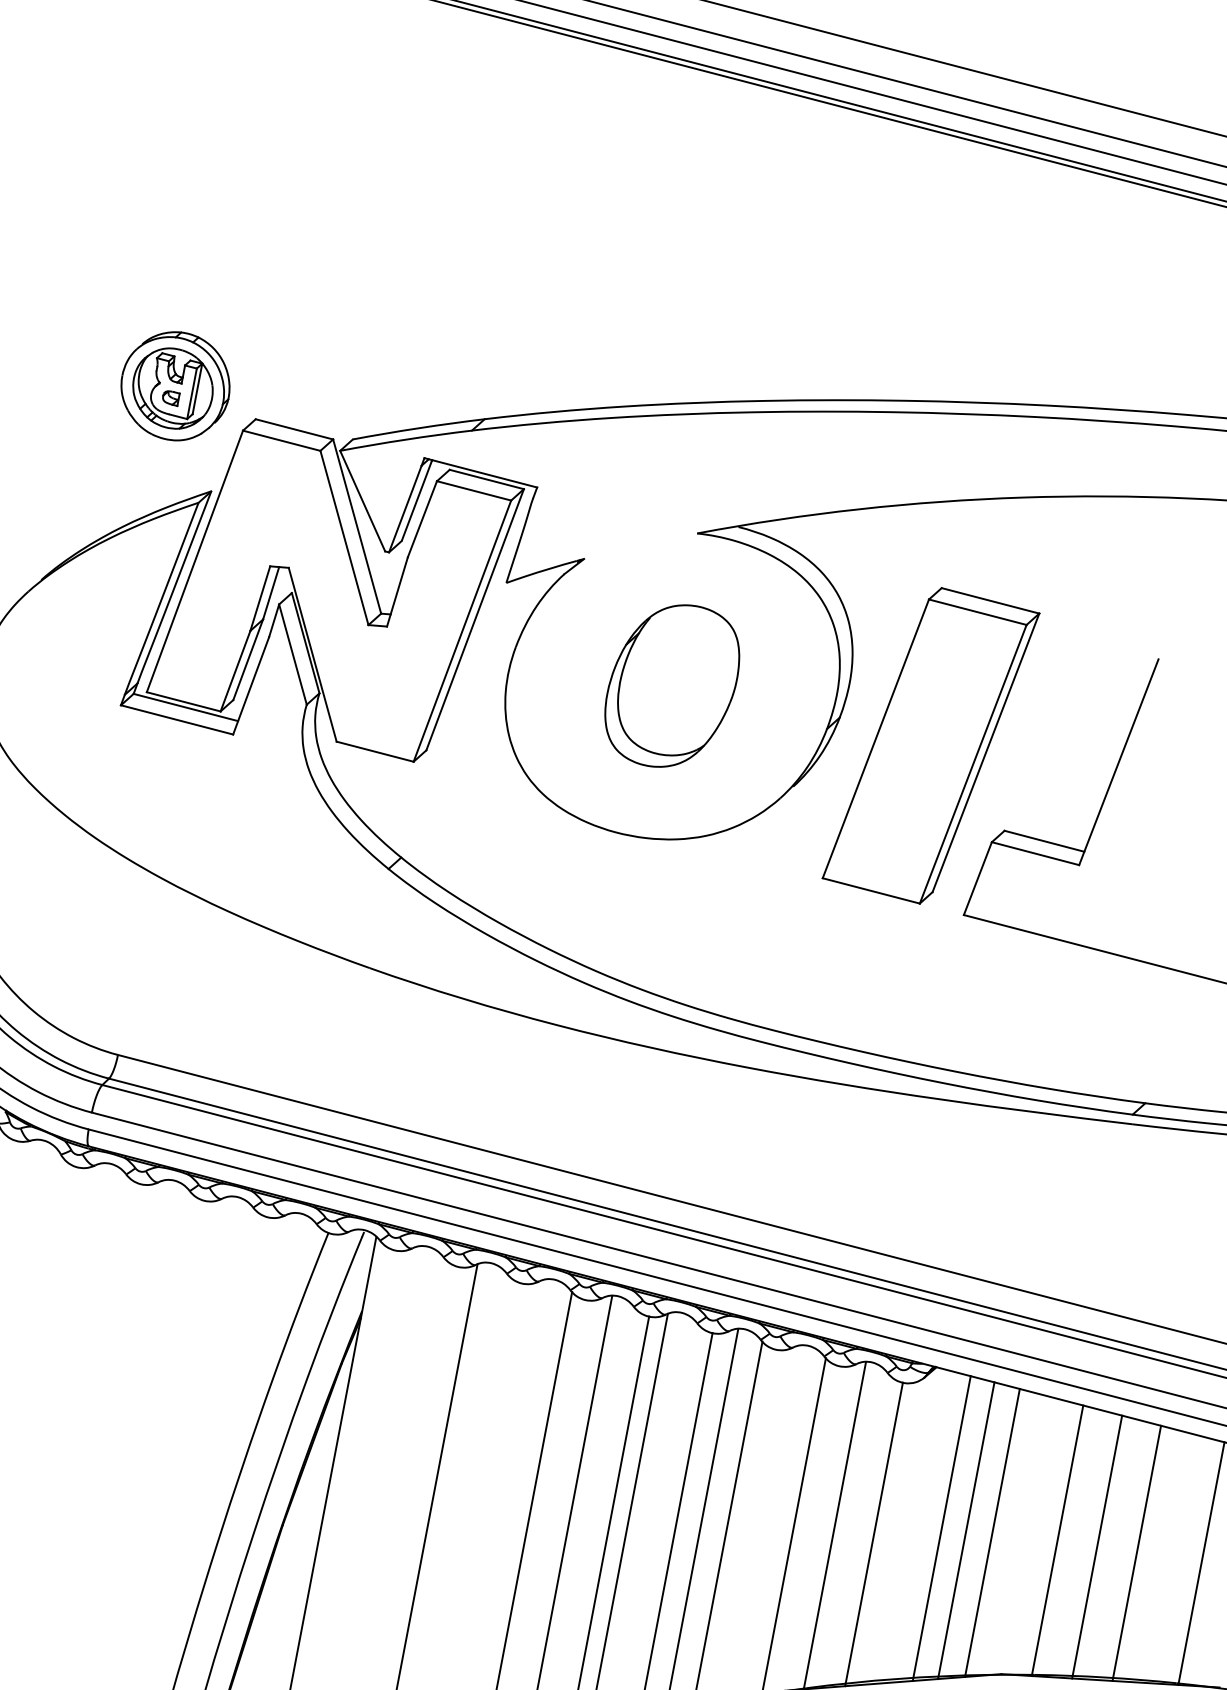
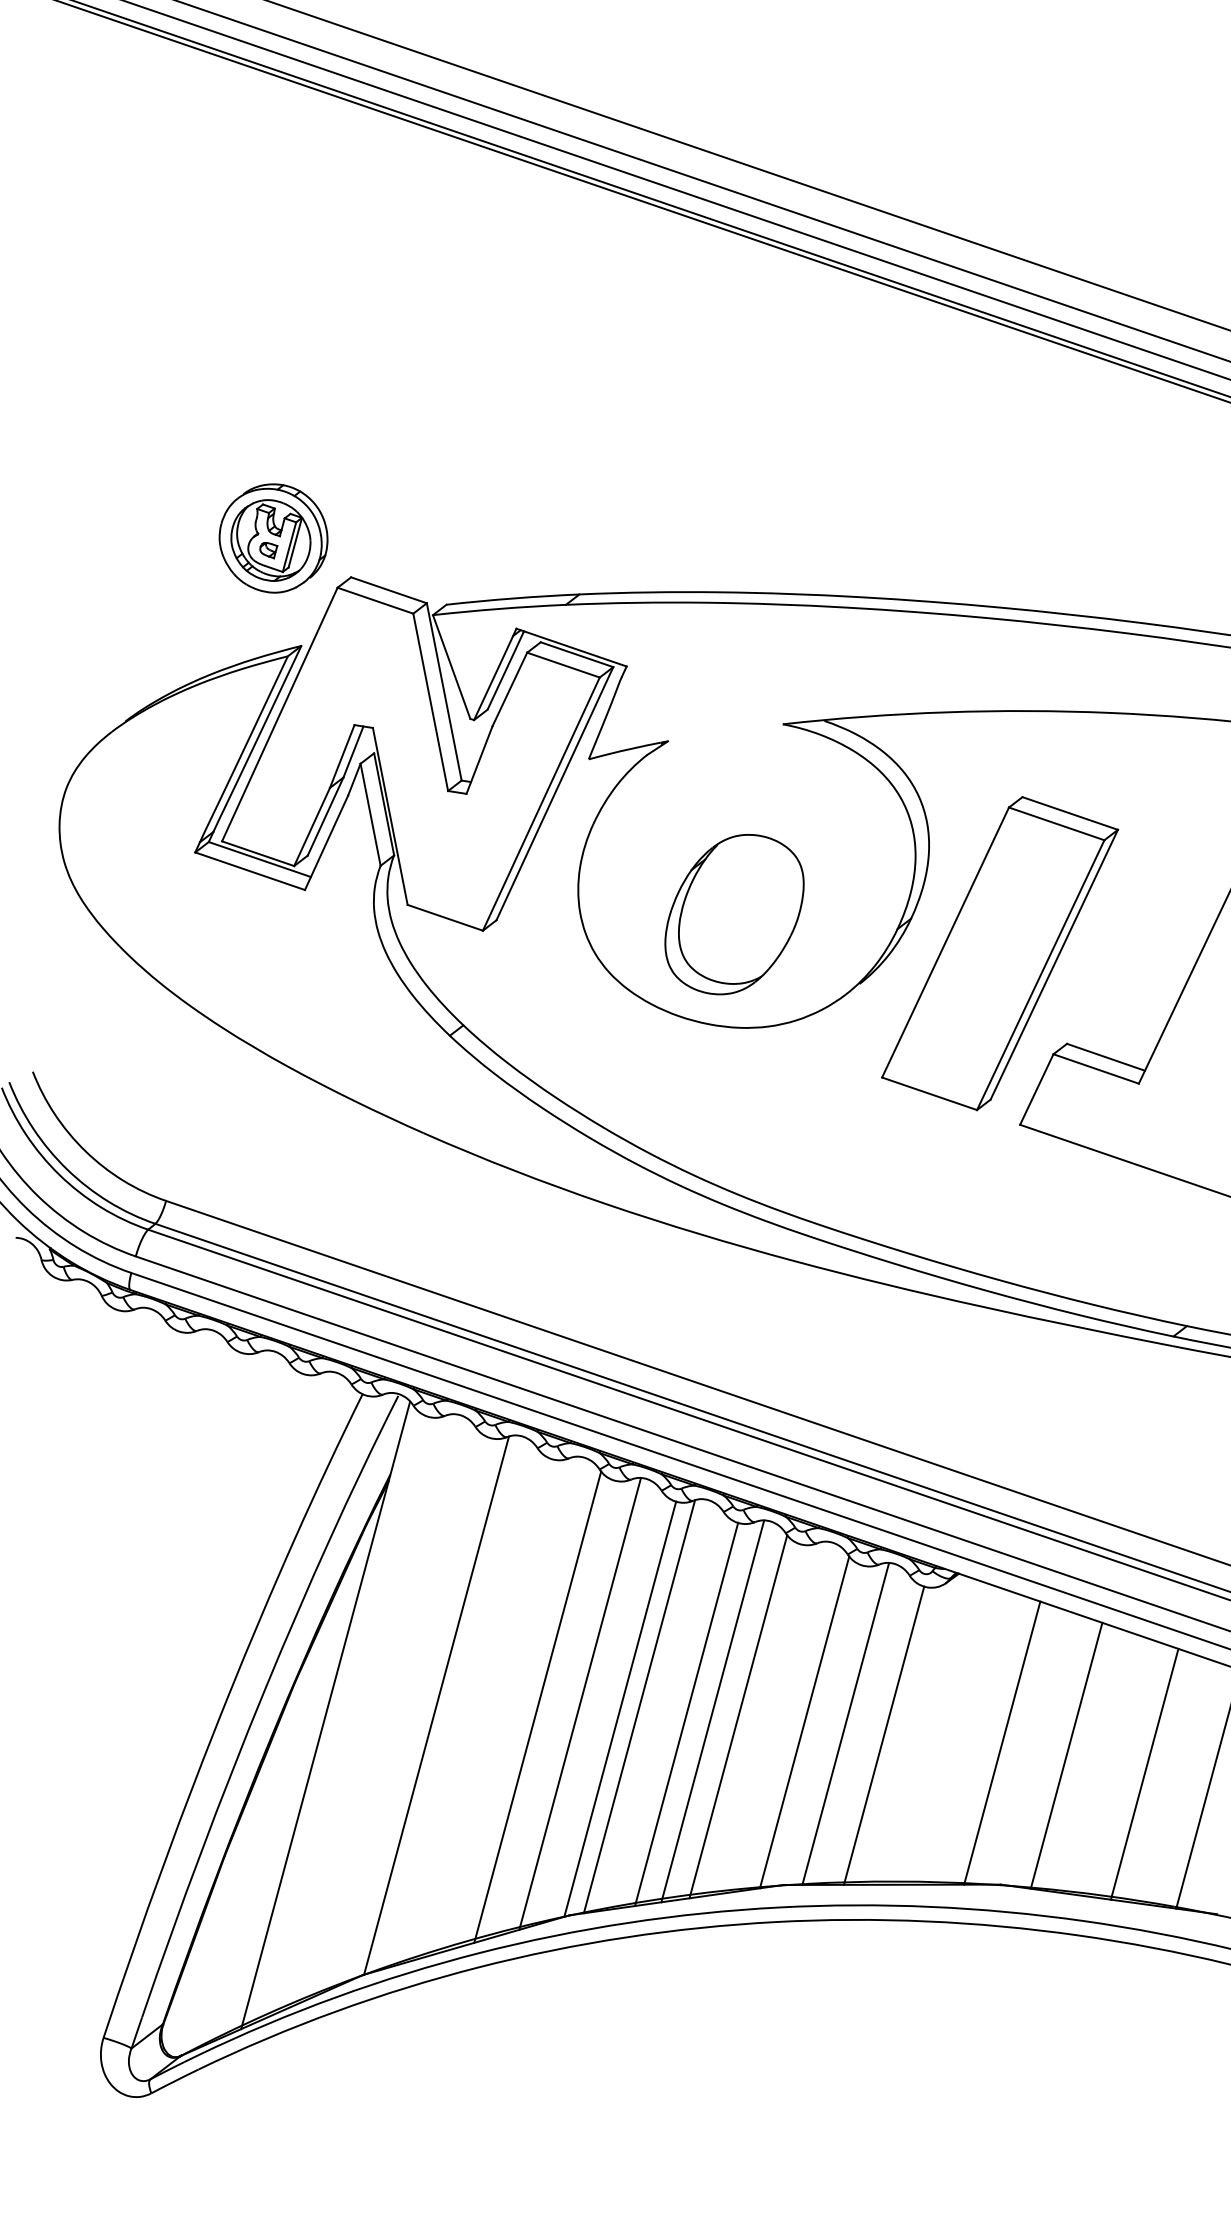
part: (672, 685) -> (734, 914), moved
line: (941, 1528) -> (951, 1734), removed
line: (966, 1530) -> (976, 1738), removed
line: (1096, 1546) -> (1105, 1764), removed

